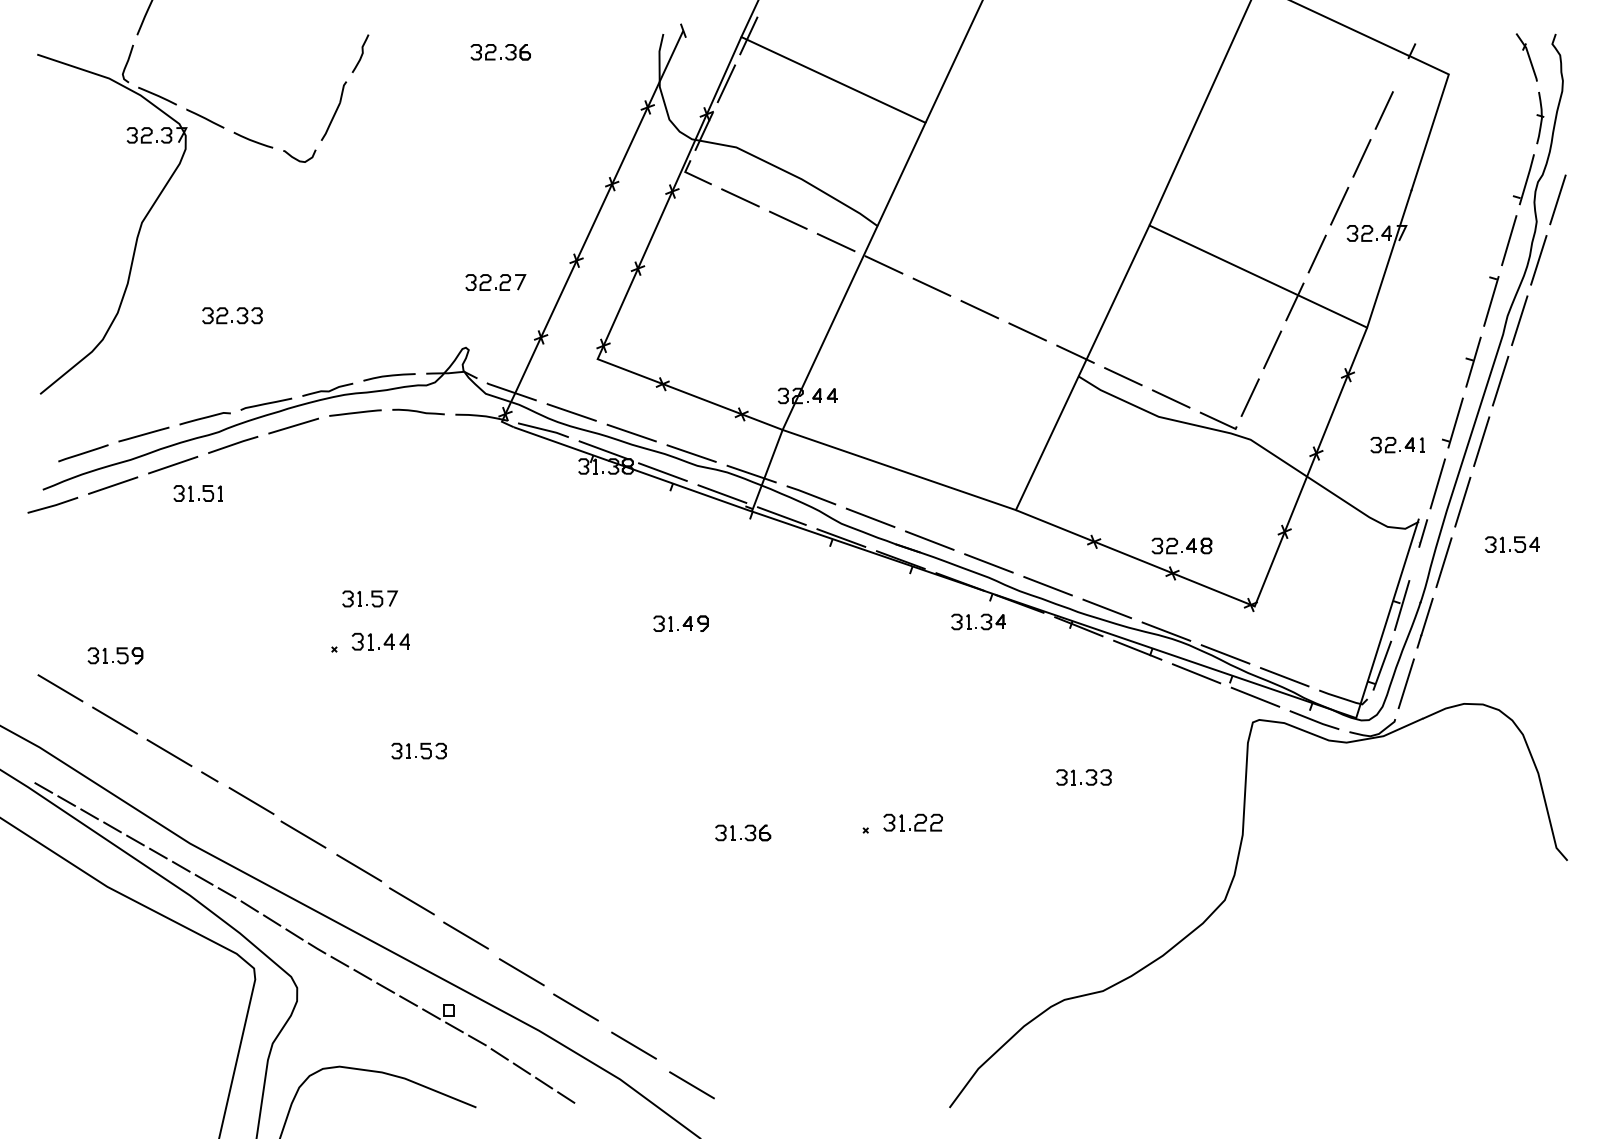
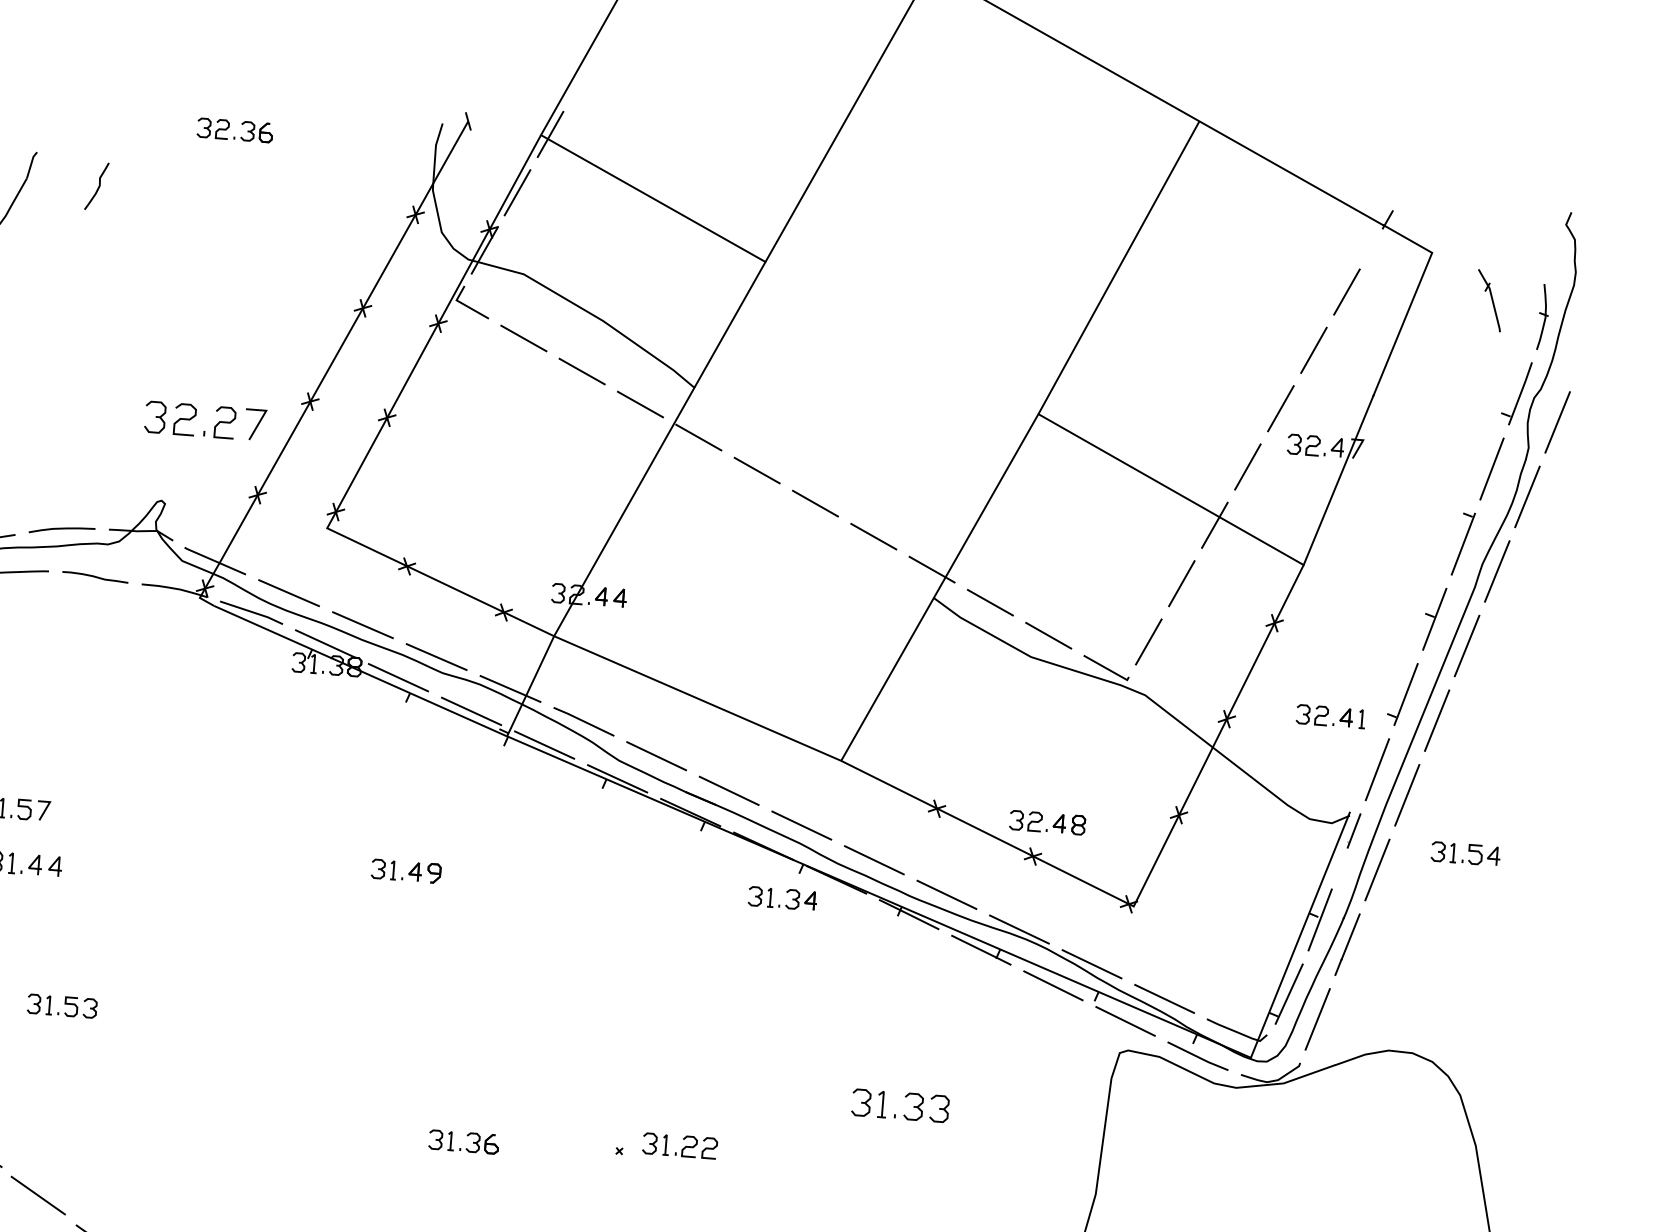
curve: (361, 53) -> (98, 186), moved
part: (1526, 57) -> (1489, 300), moved
part: (495, 282) -> (205, 421), size x1.6
part: (1083, 777) -> (900, 1105), size x1.4

